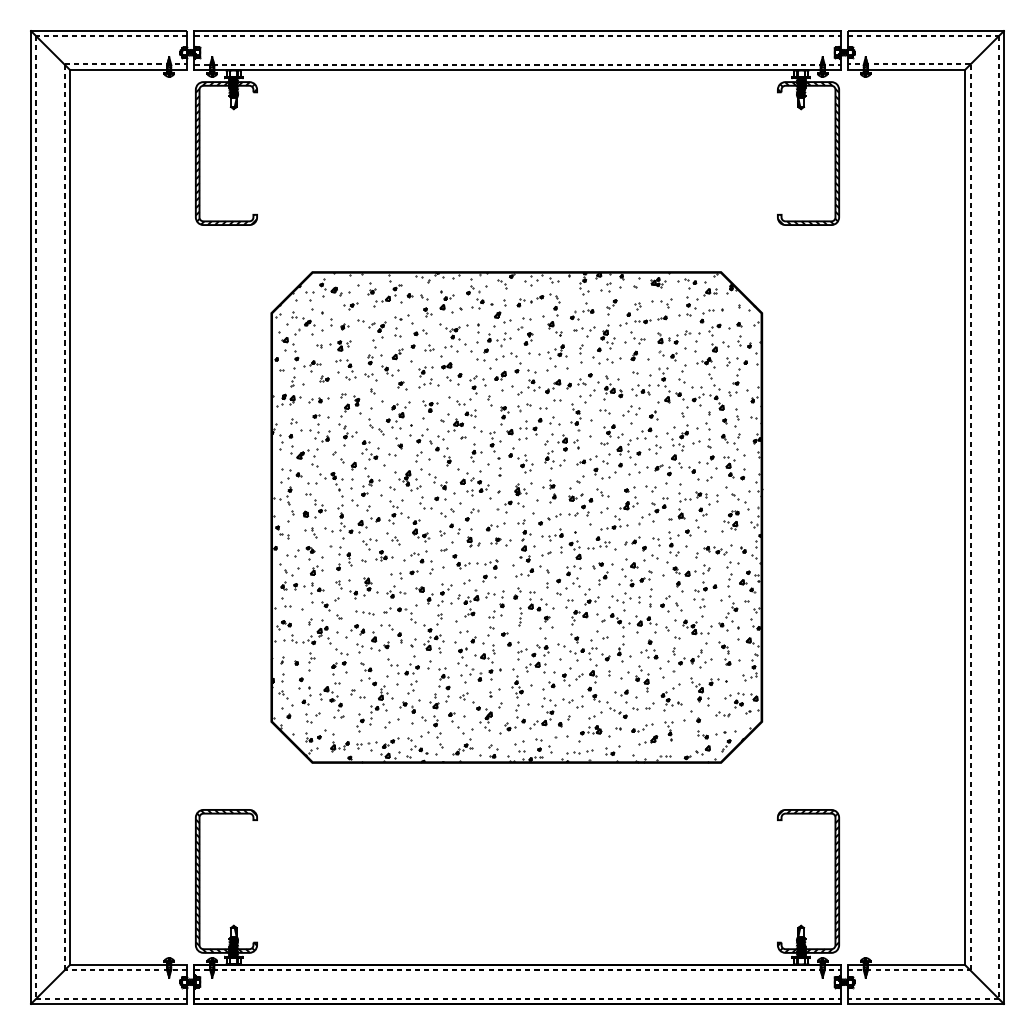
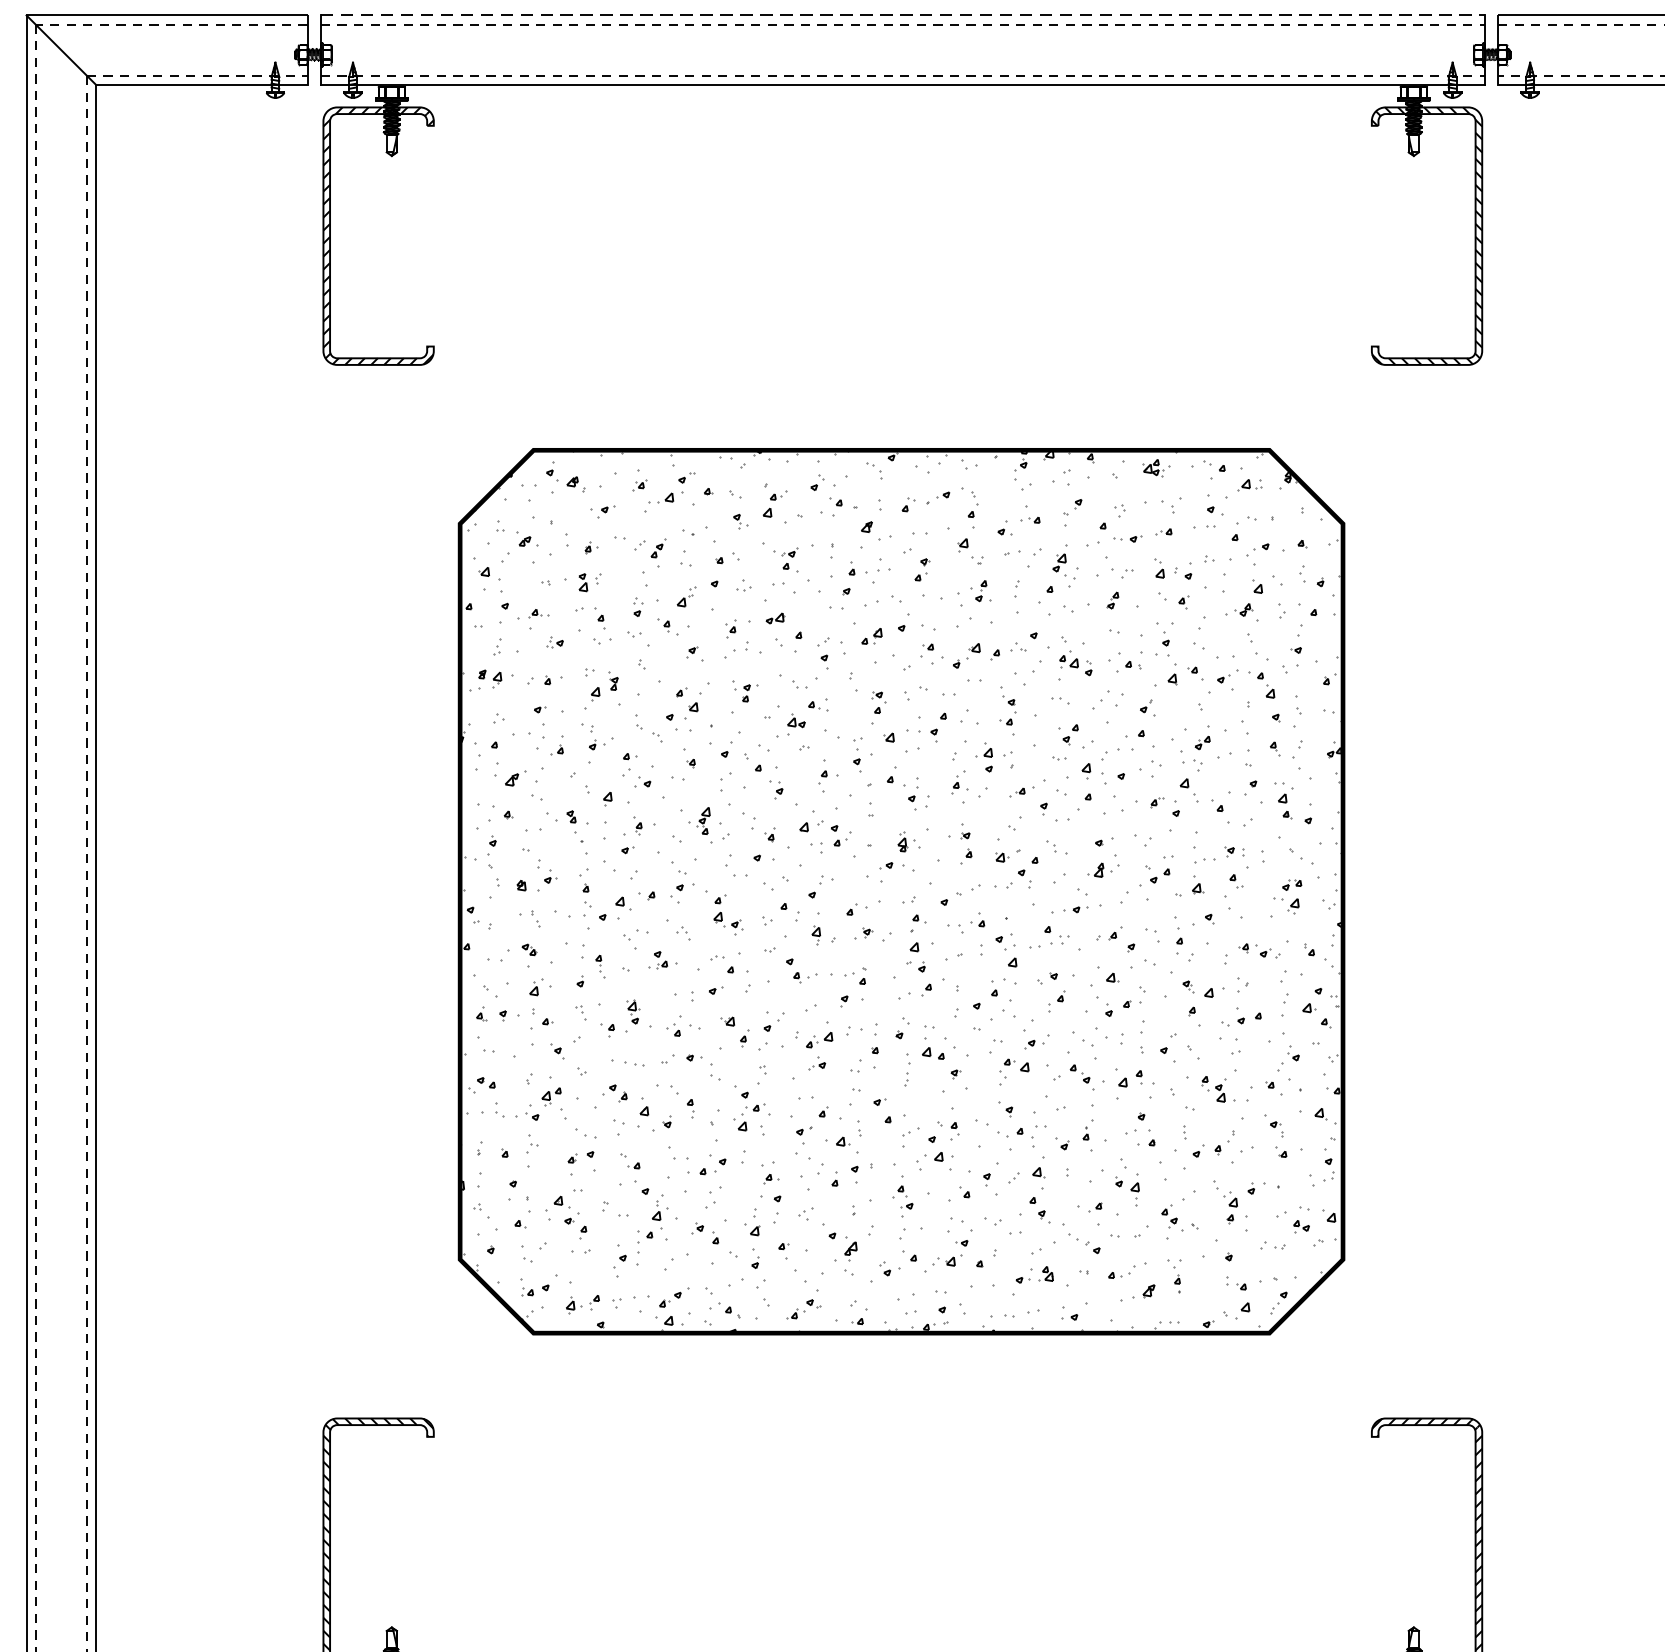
line: (517, 31) -> (902, 16), solid -> dashed
hatch: (516, 517) -> (901, 891), removed

